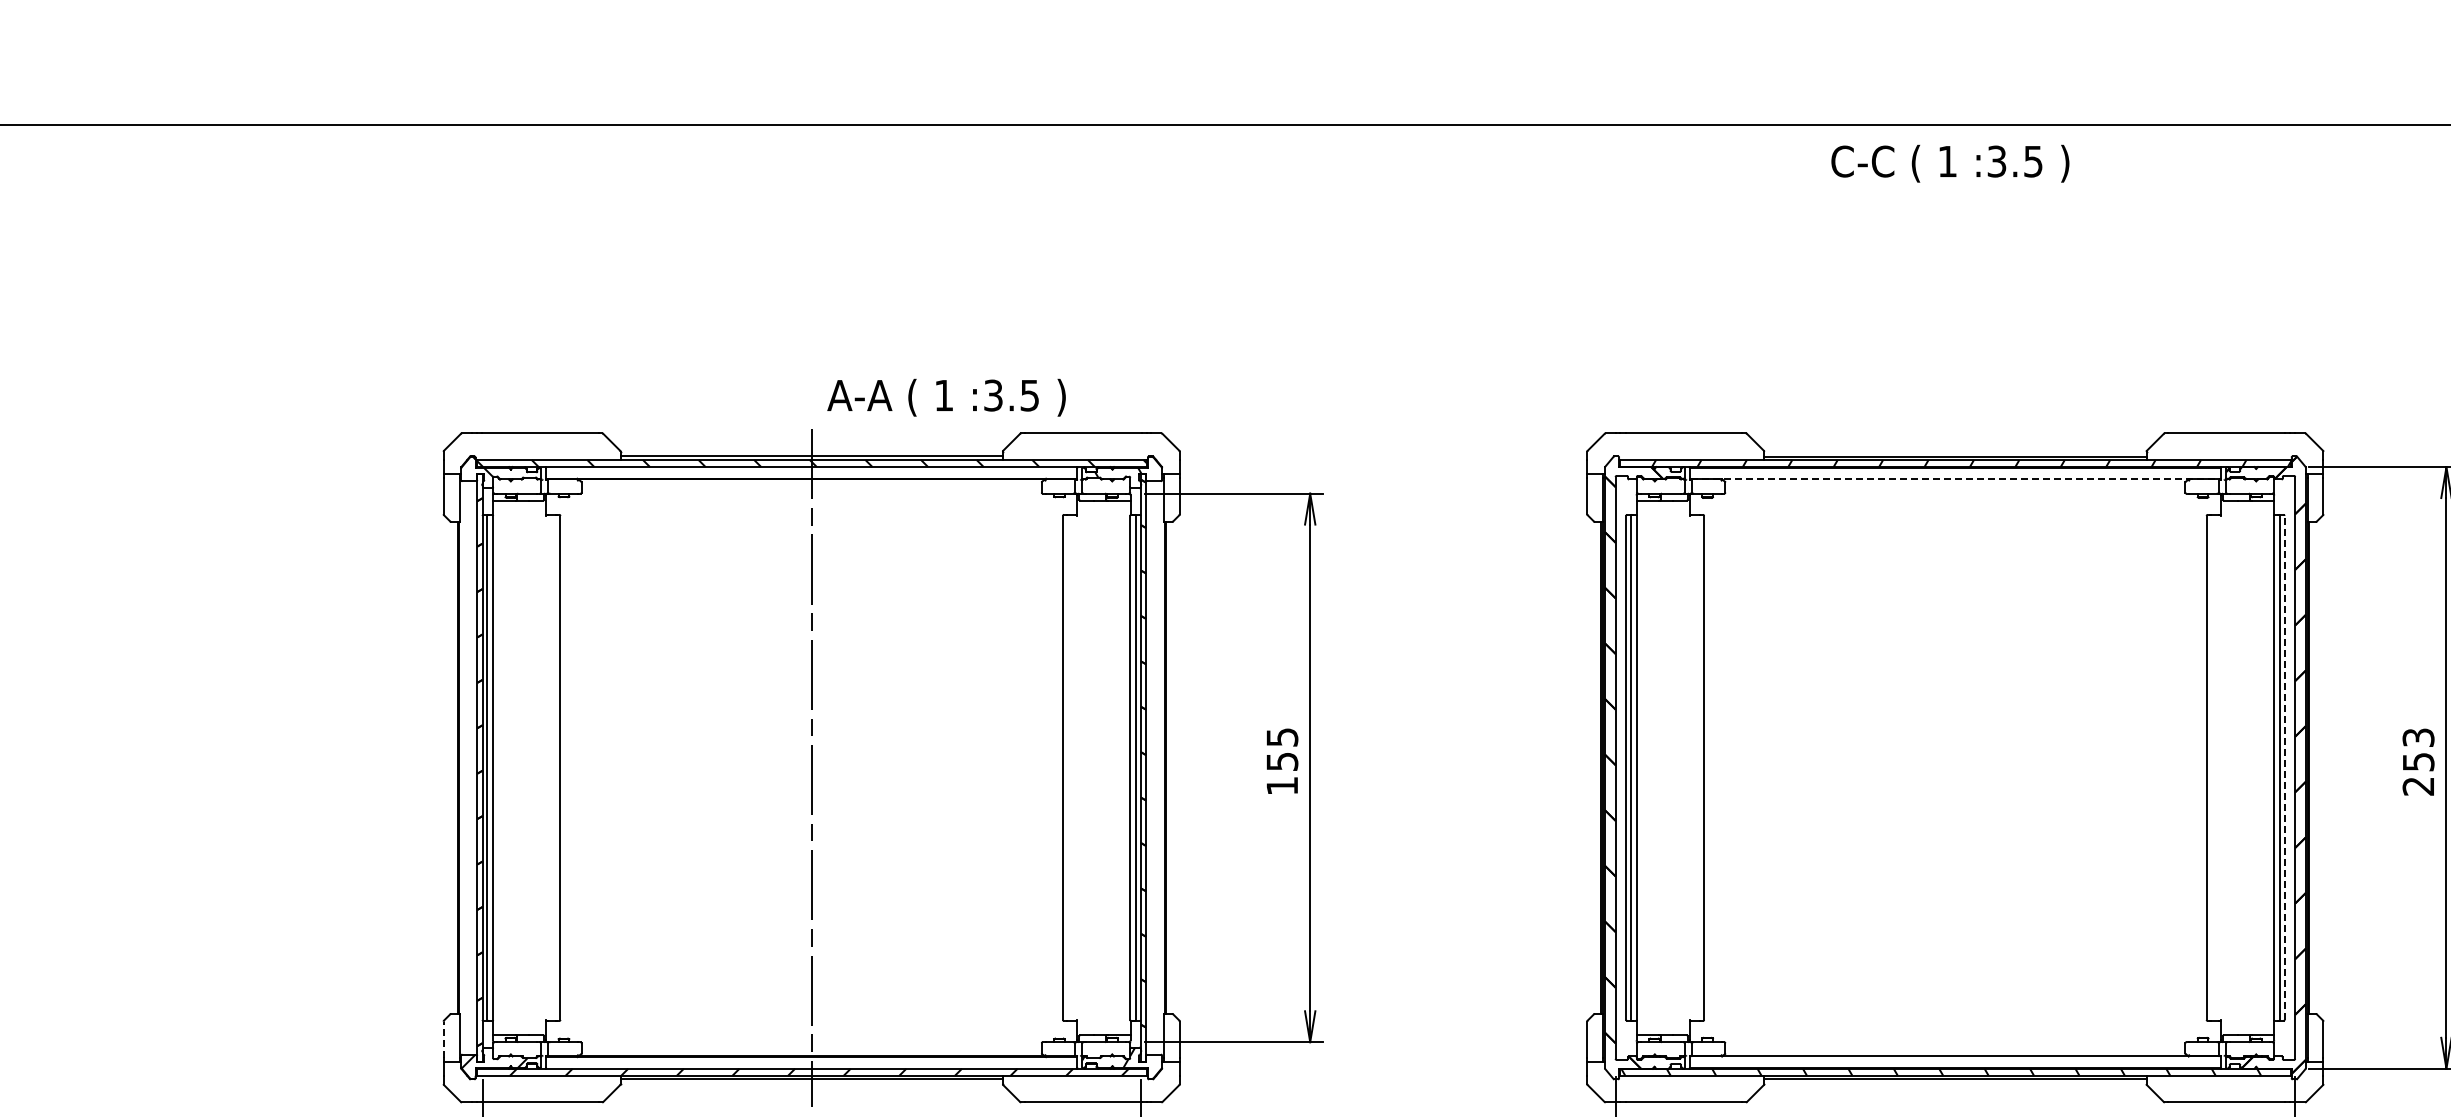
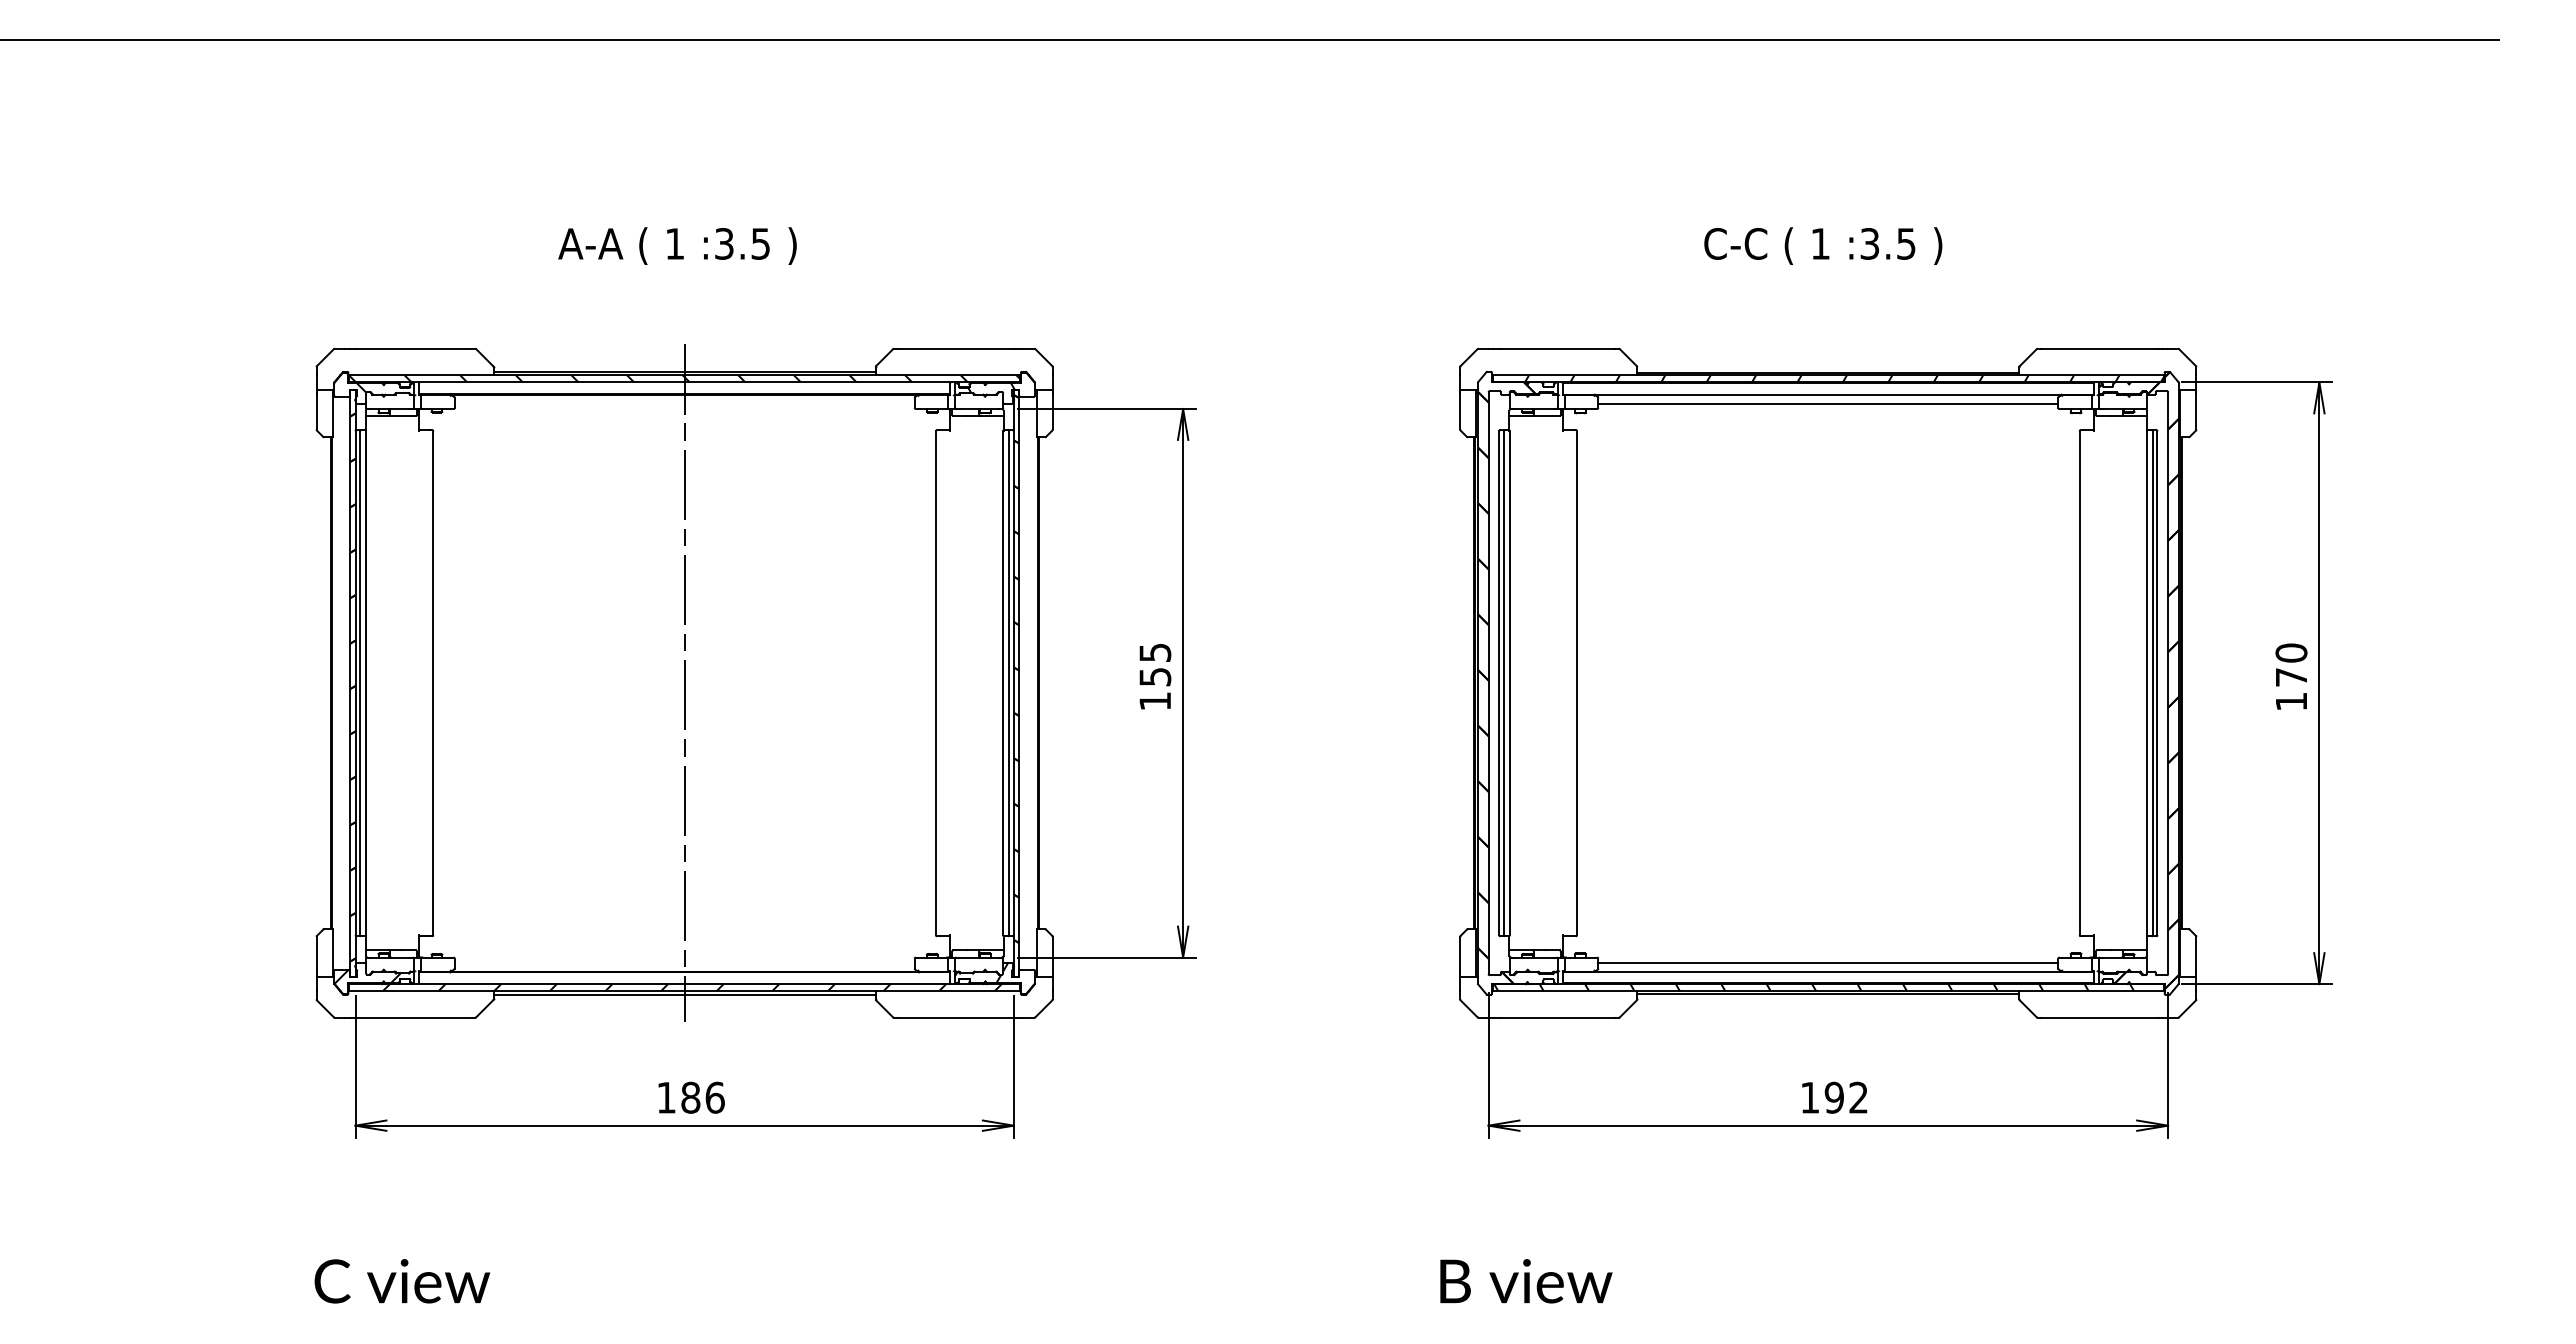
text: (1950, 163) -> (1823, 245), moved
text: (946, 397) -> (677, 245), moved
line: (1955, 479) -> (1828, 394), dashed -> solid
line: (1955, 488) -> (1828, 403), added
text: (2418, 761) -> (2291, 676), 253 -> 170
line: (2284, 768) -> (2157, 683), dashed -> solid
line: (443, 1039) -> (316, 954), dashed -> solid
line: (1955, 1047) -> (1828, 962), added

